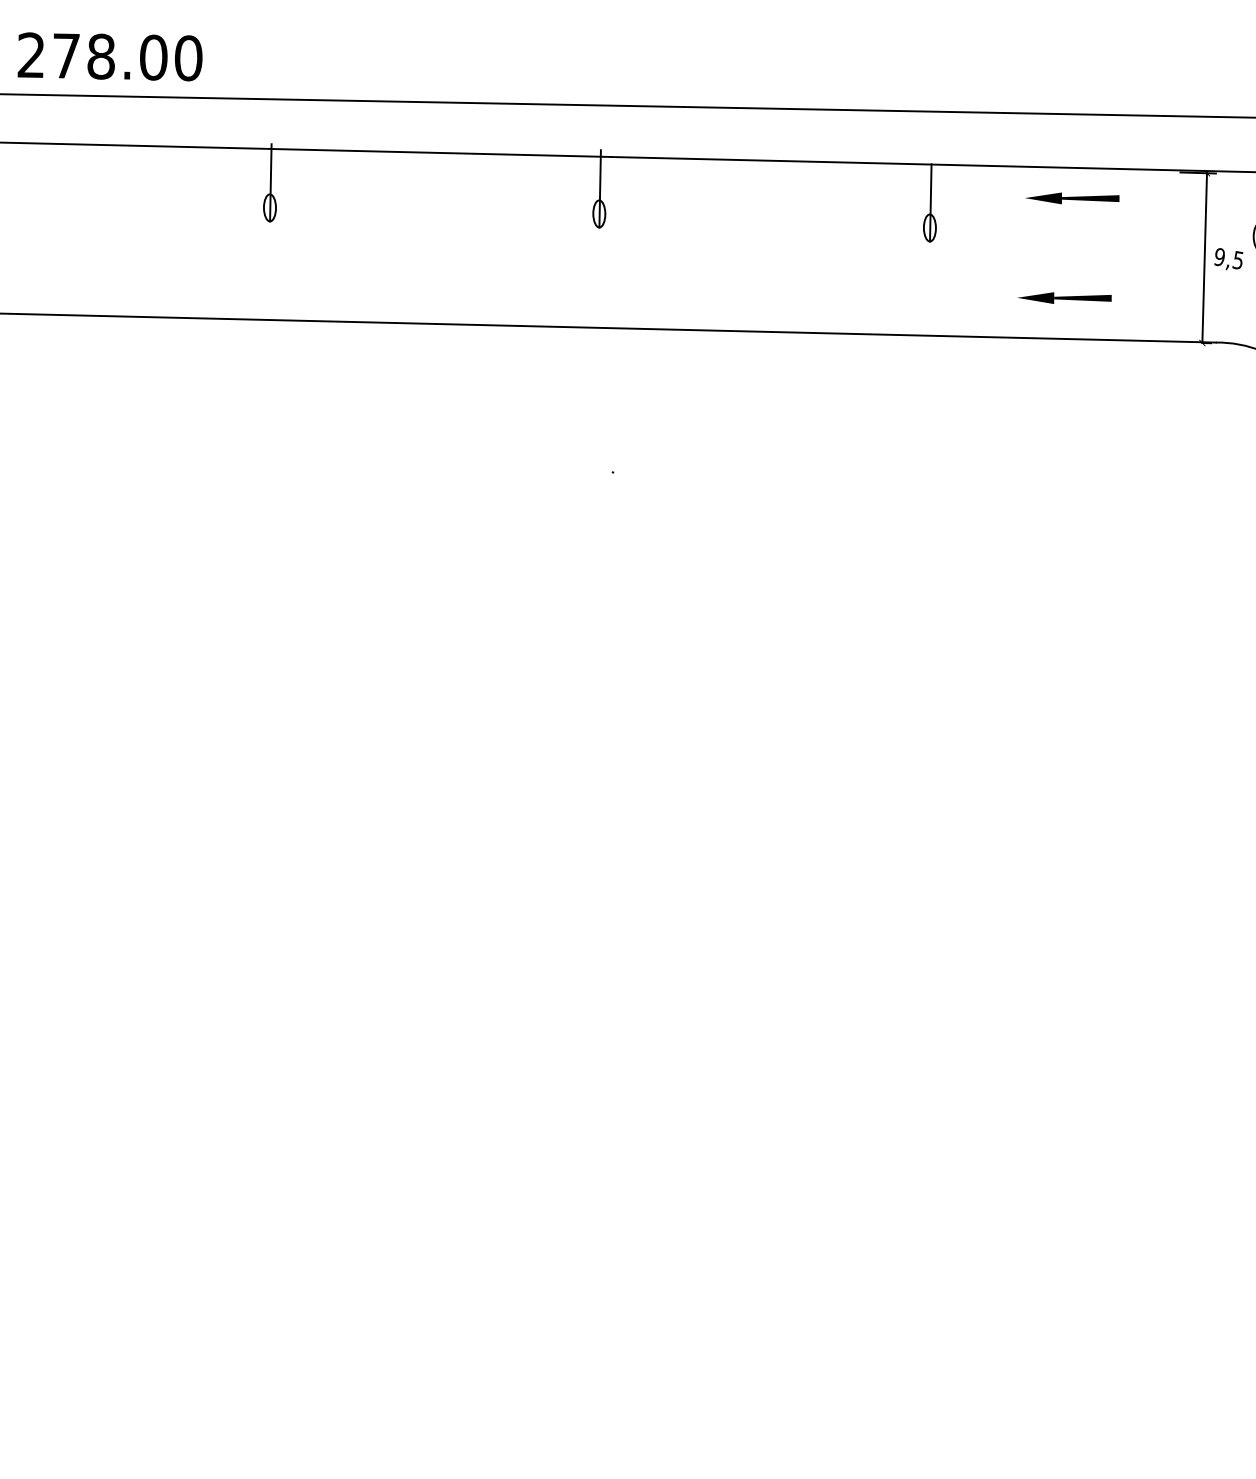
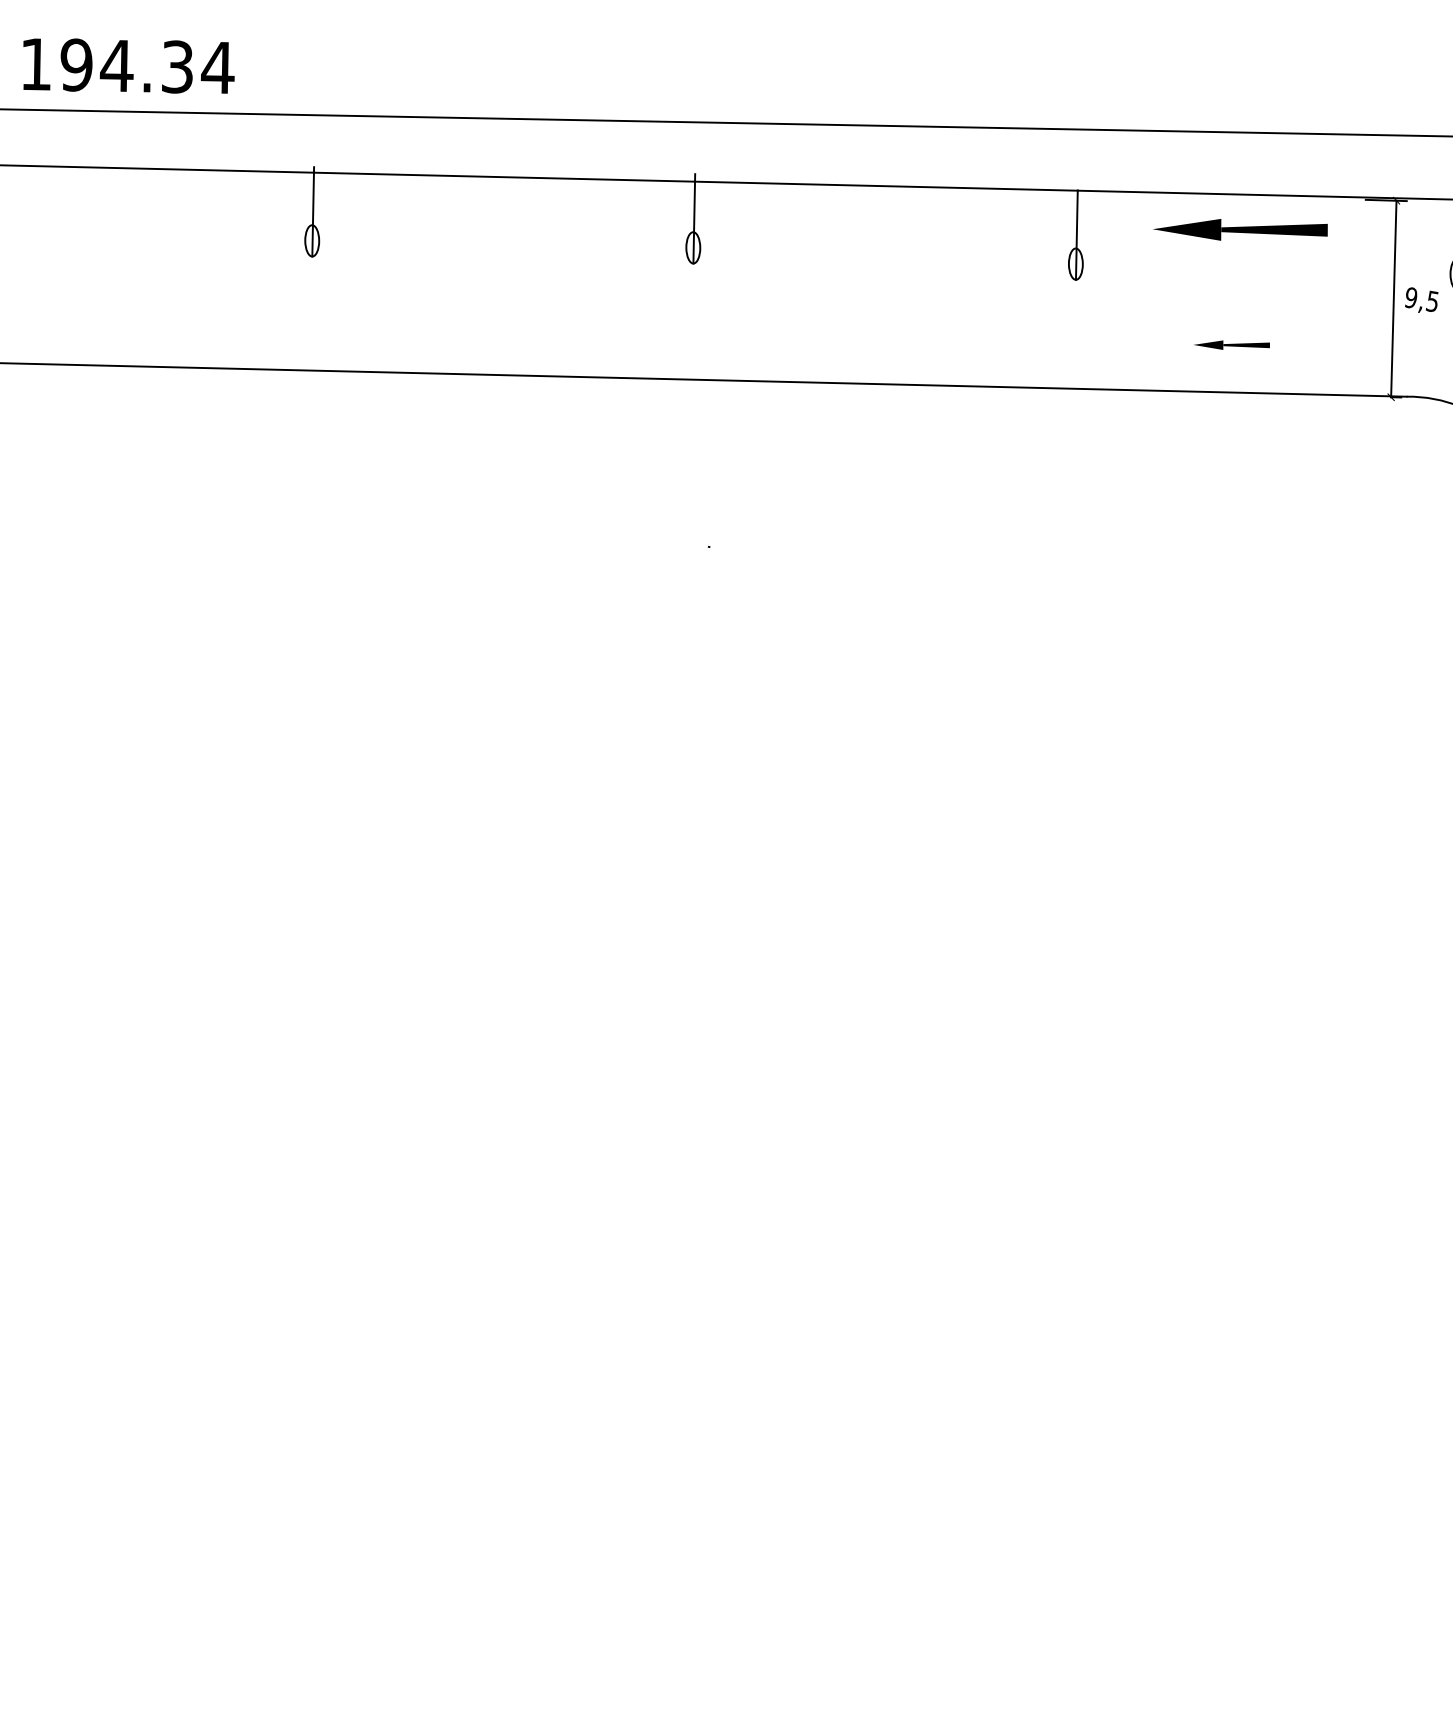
text: (110, 56) -> (127, 65), 278.00 -> 194.34
part: (1072, 198) -> (1240, 229), size x1.6
part: (1064, 297) -> (1231, 344), size x0.7

